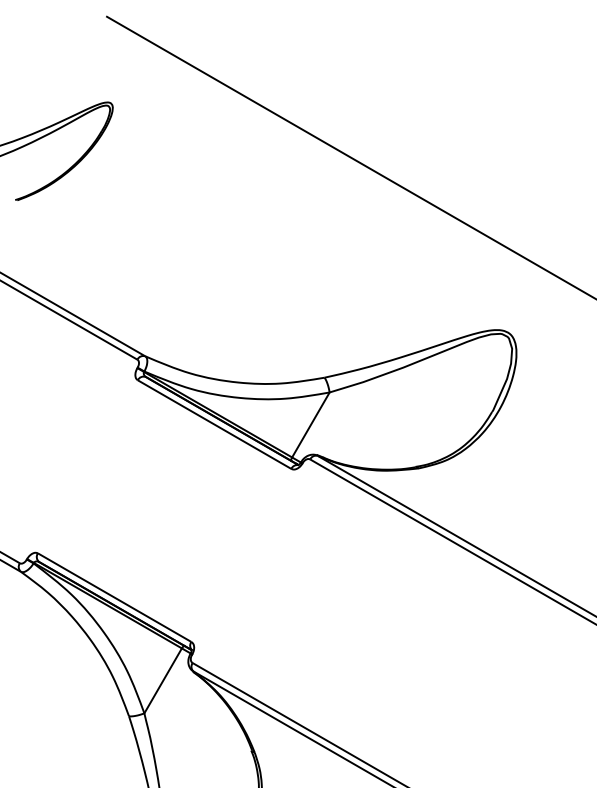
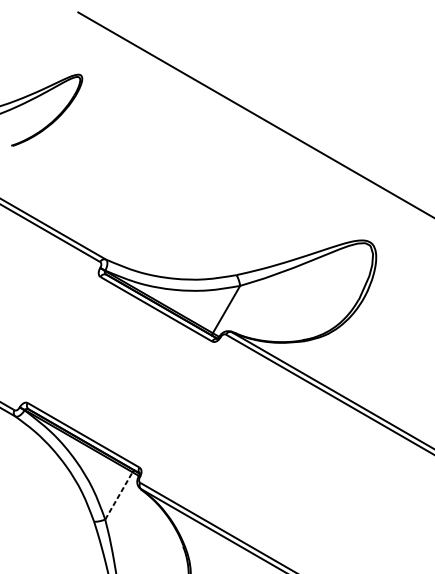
line: (163, 680) -> (119, 495), solid -> dashed

